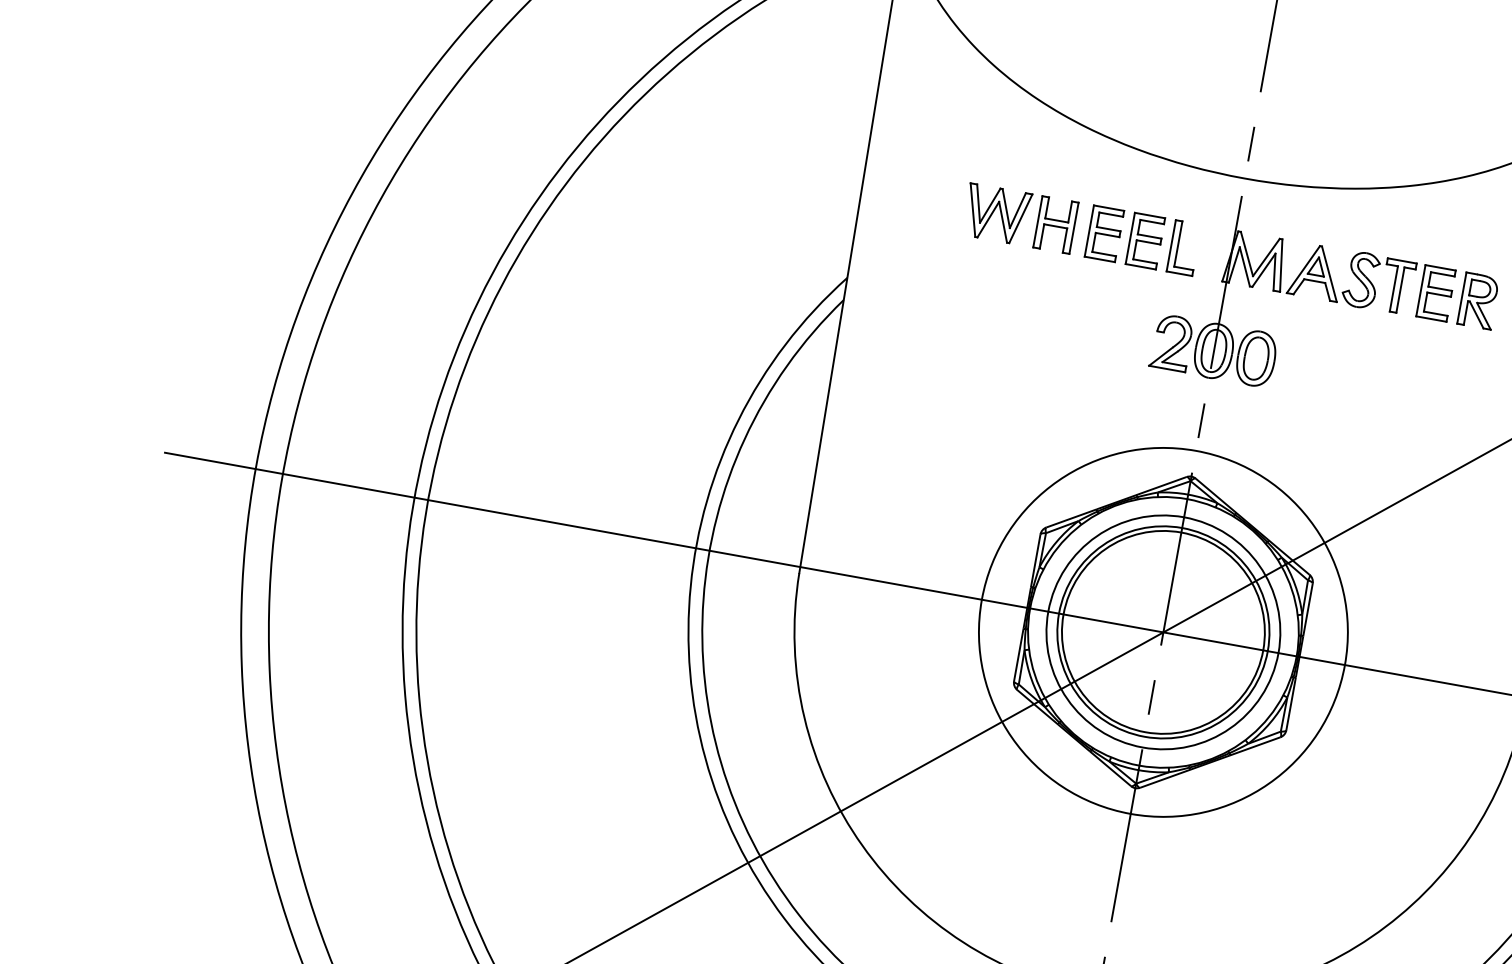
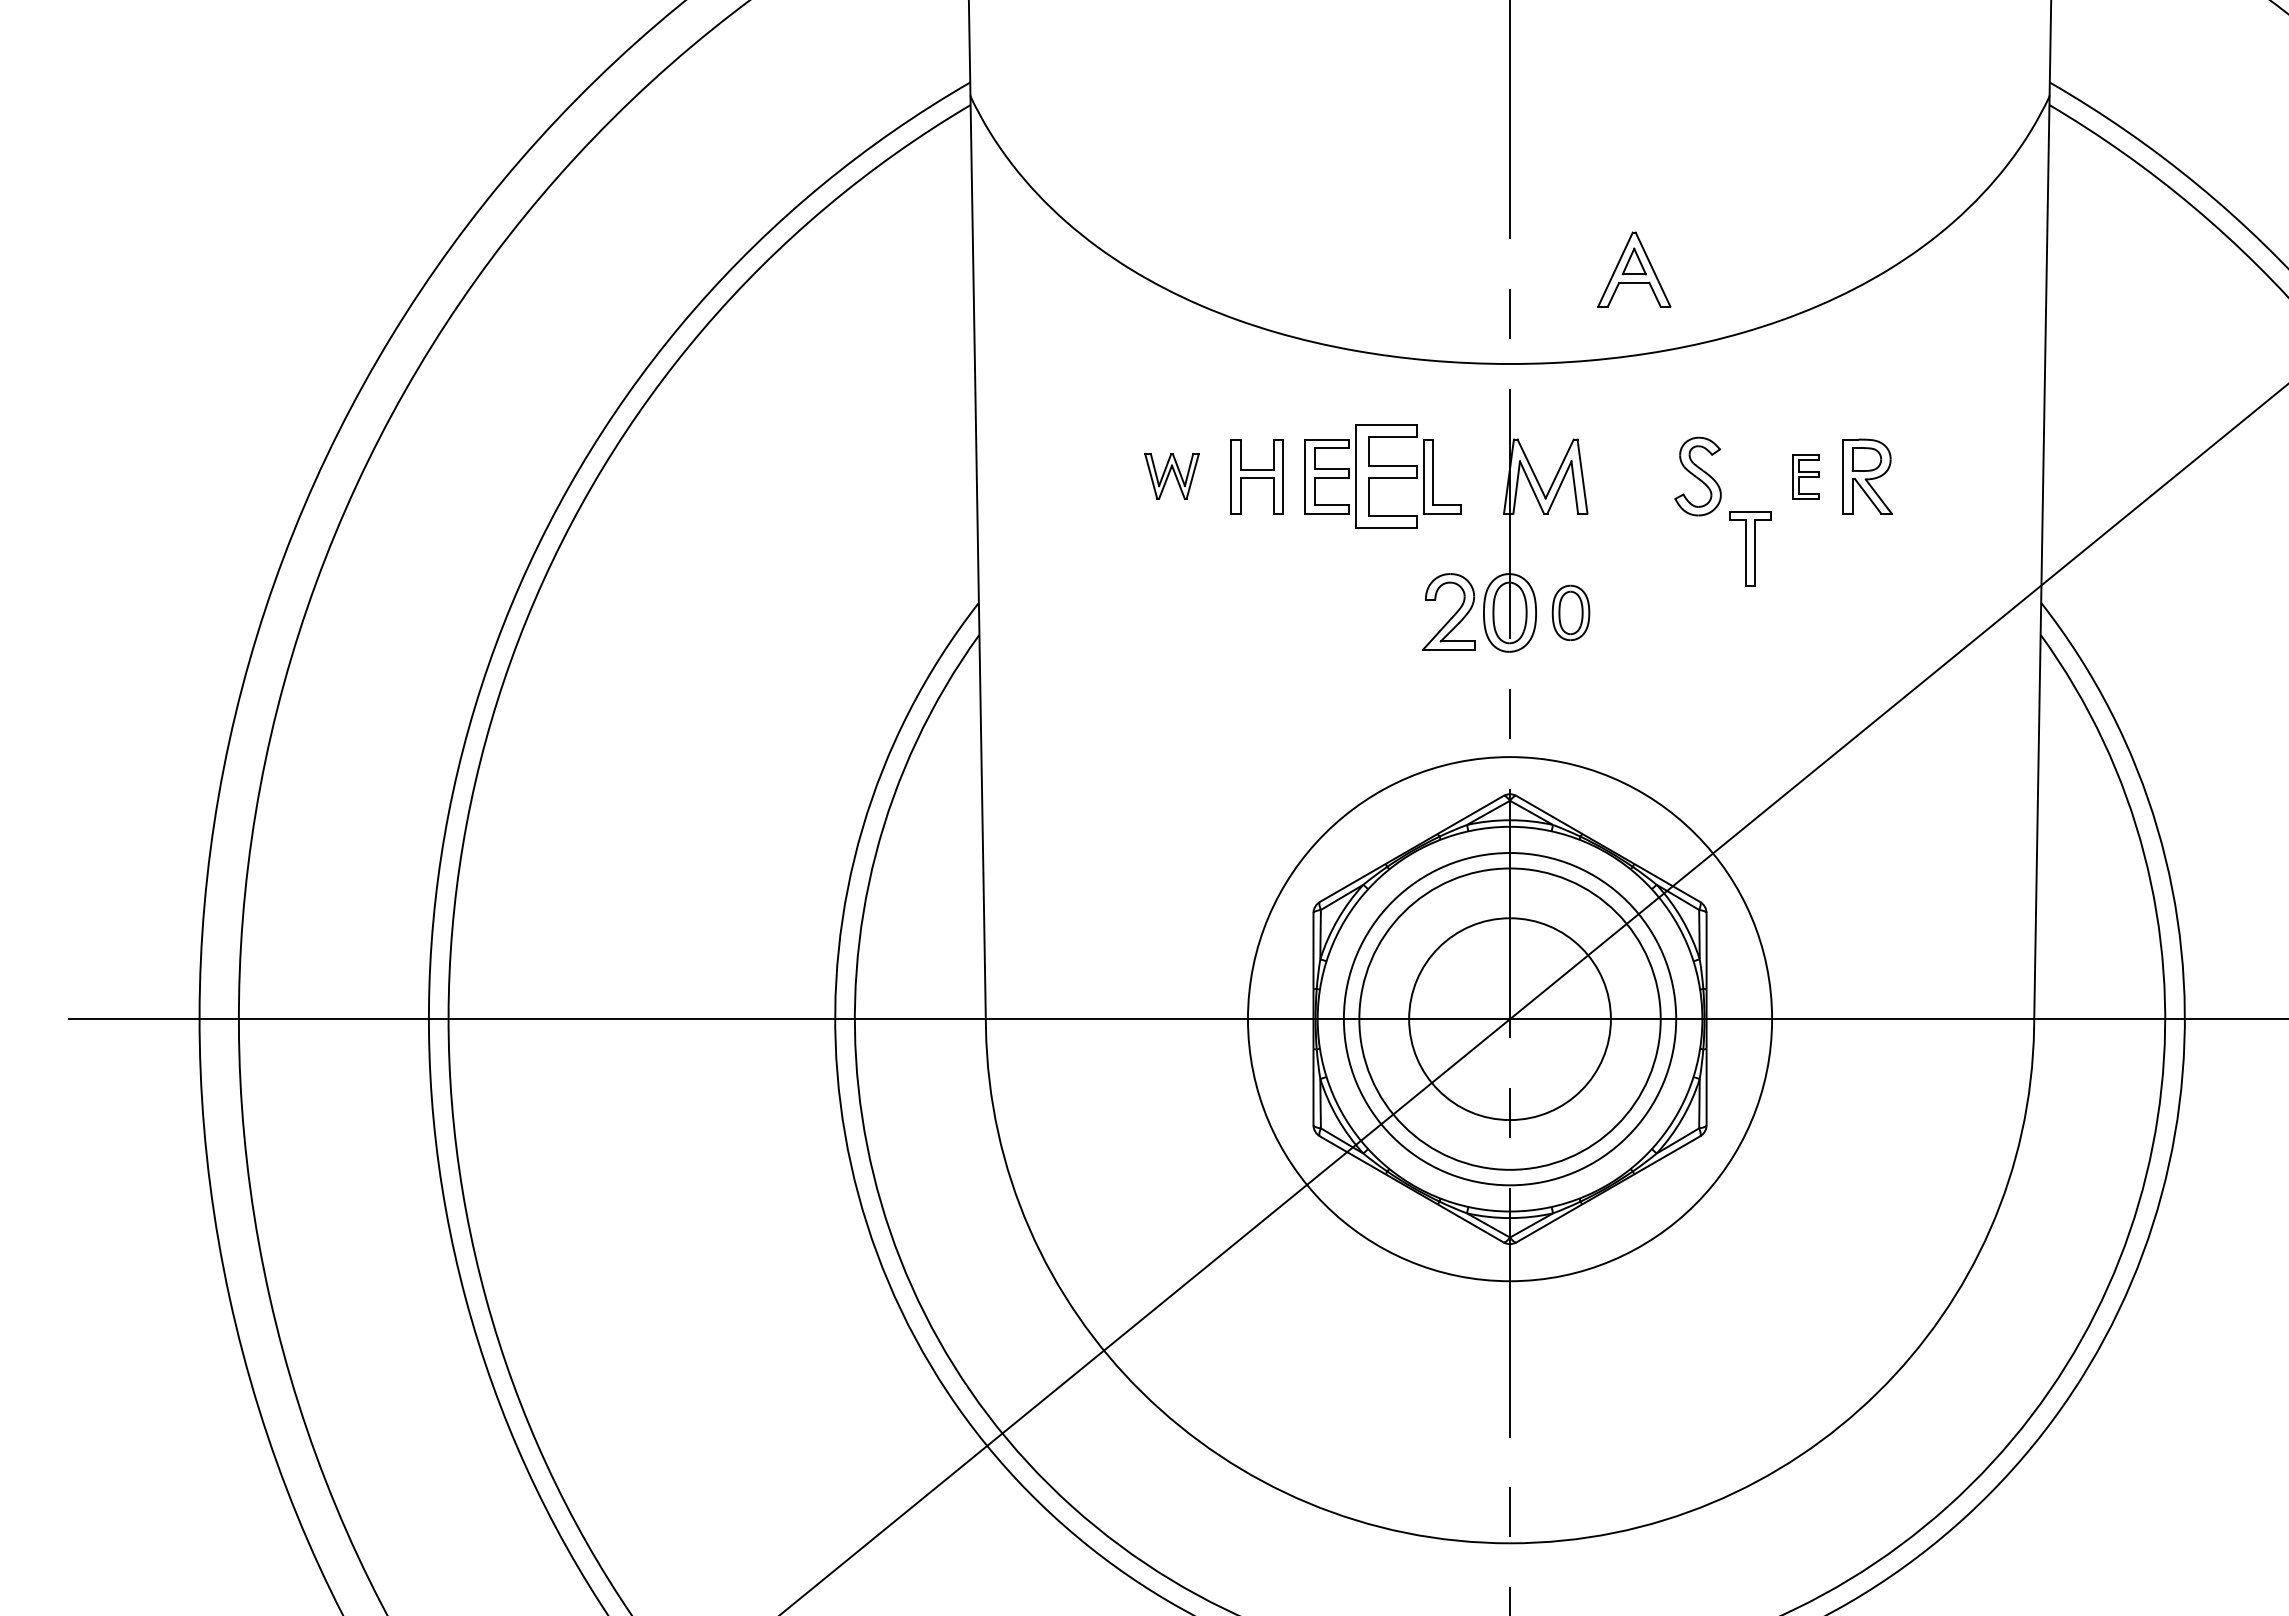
part: (996, 214) -> (1171, 476), size x0.6
part: (1145, 241) -> (1386, 476), size x1.4
part: (1316, 271) -> (1634, 269), moved
part: (1397, 286) -> (1750, 548), moved
part: (1435, 293) -> (1805, 476), size x0.6
part: (1255, 358) -> (1570, 612), size x0.7
circle: (1163, 632) -> (1509, 1019), size x0.7

